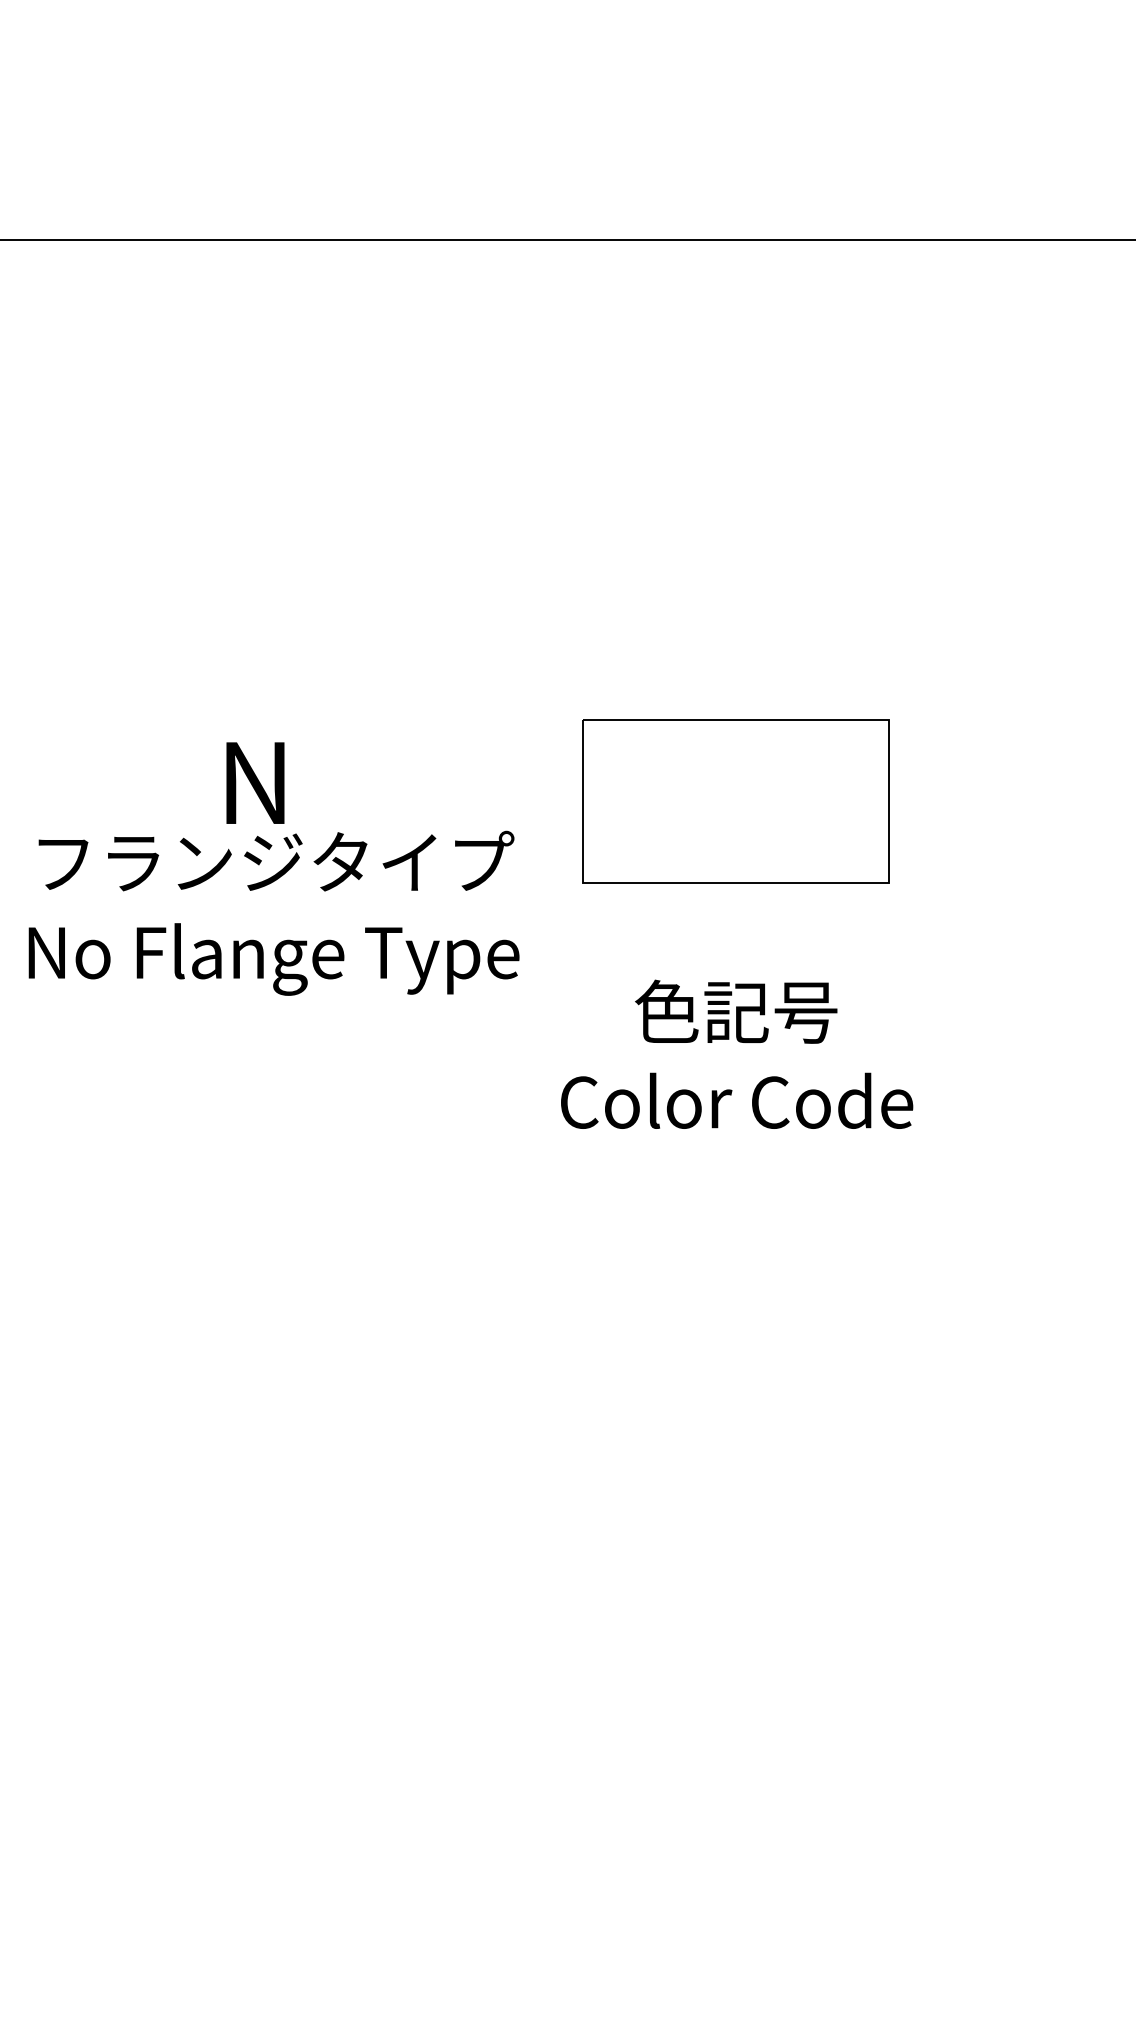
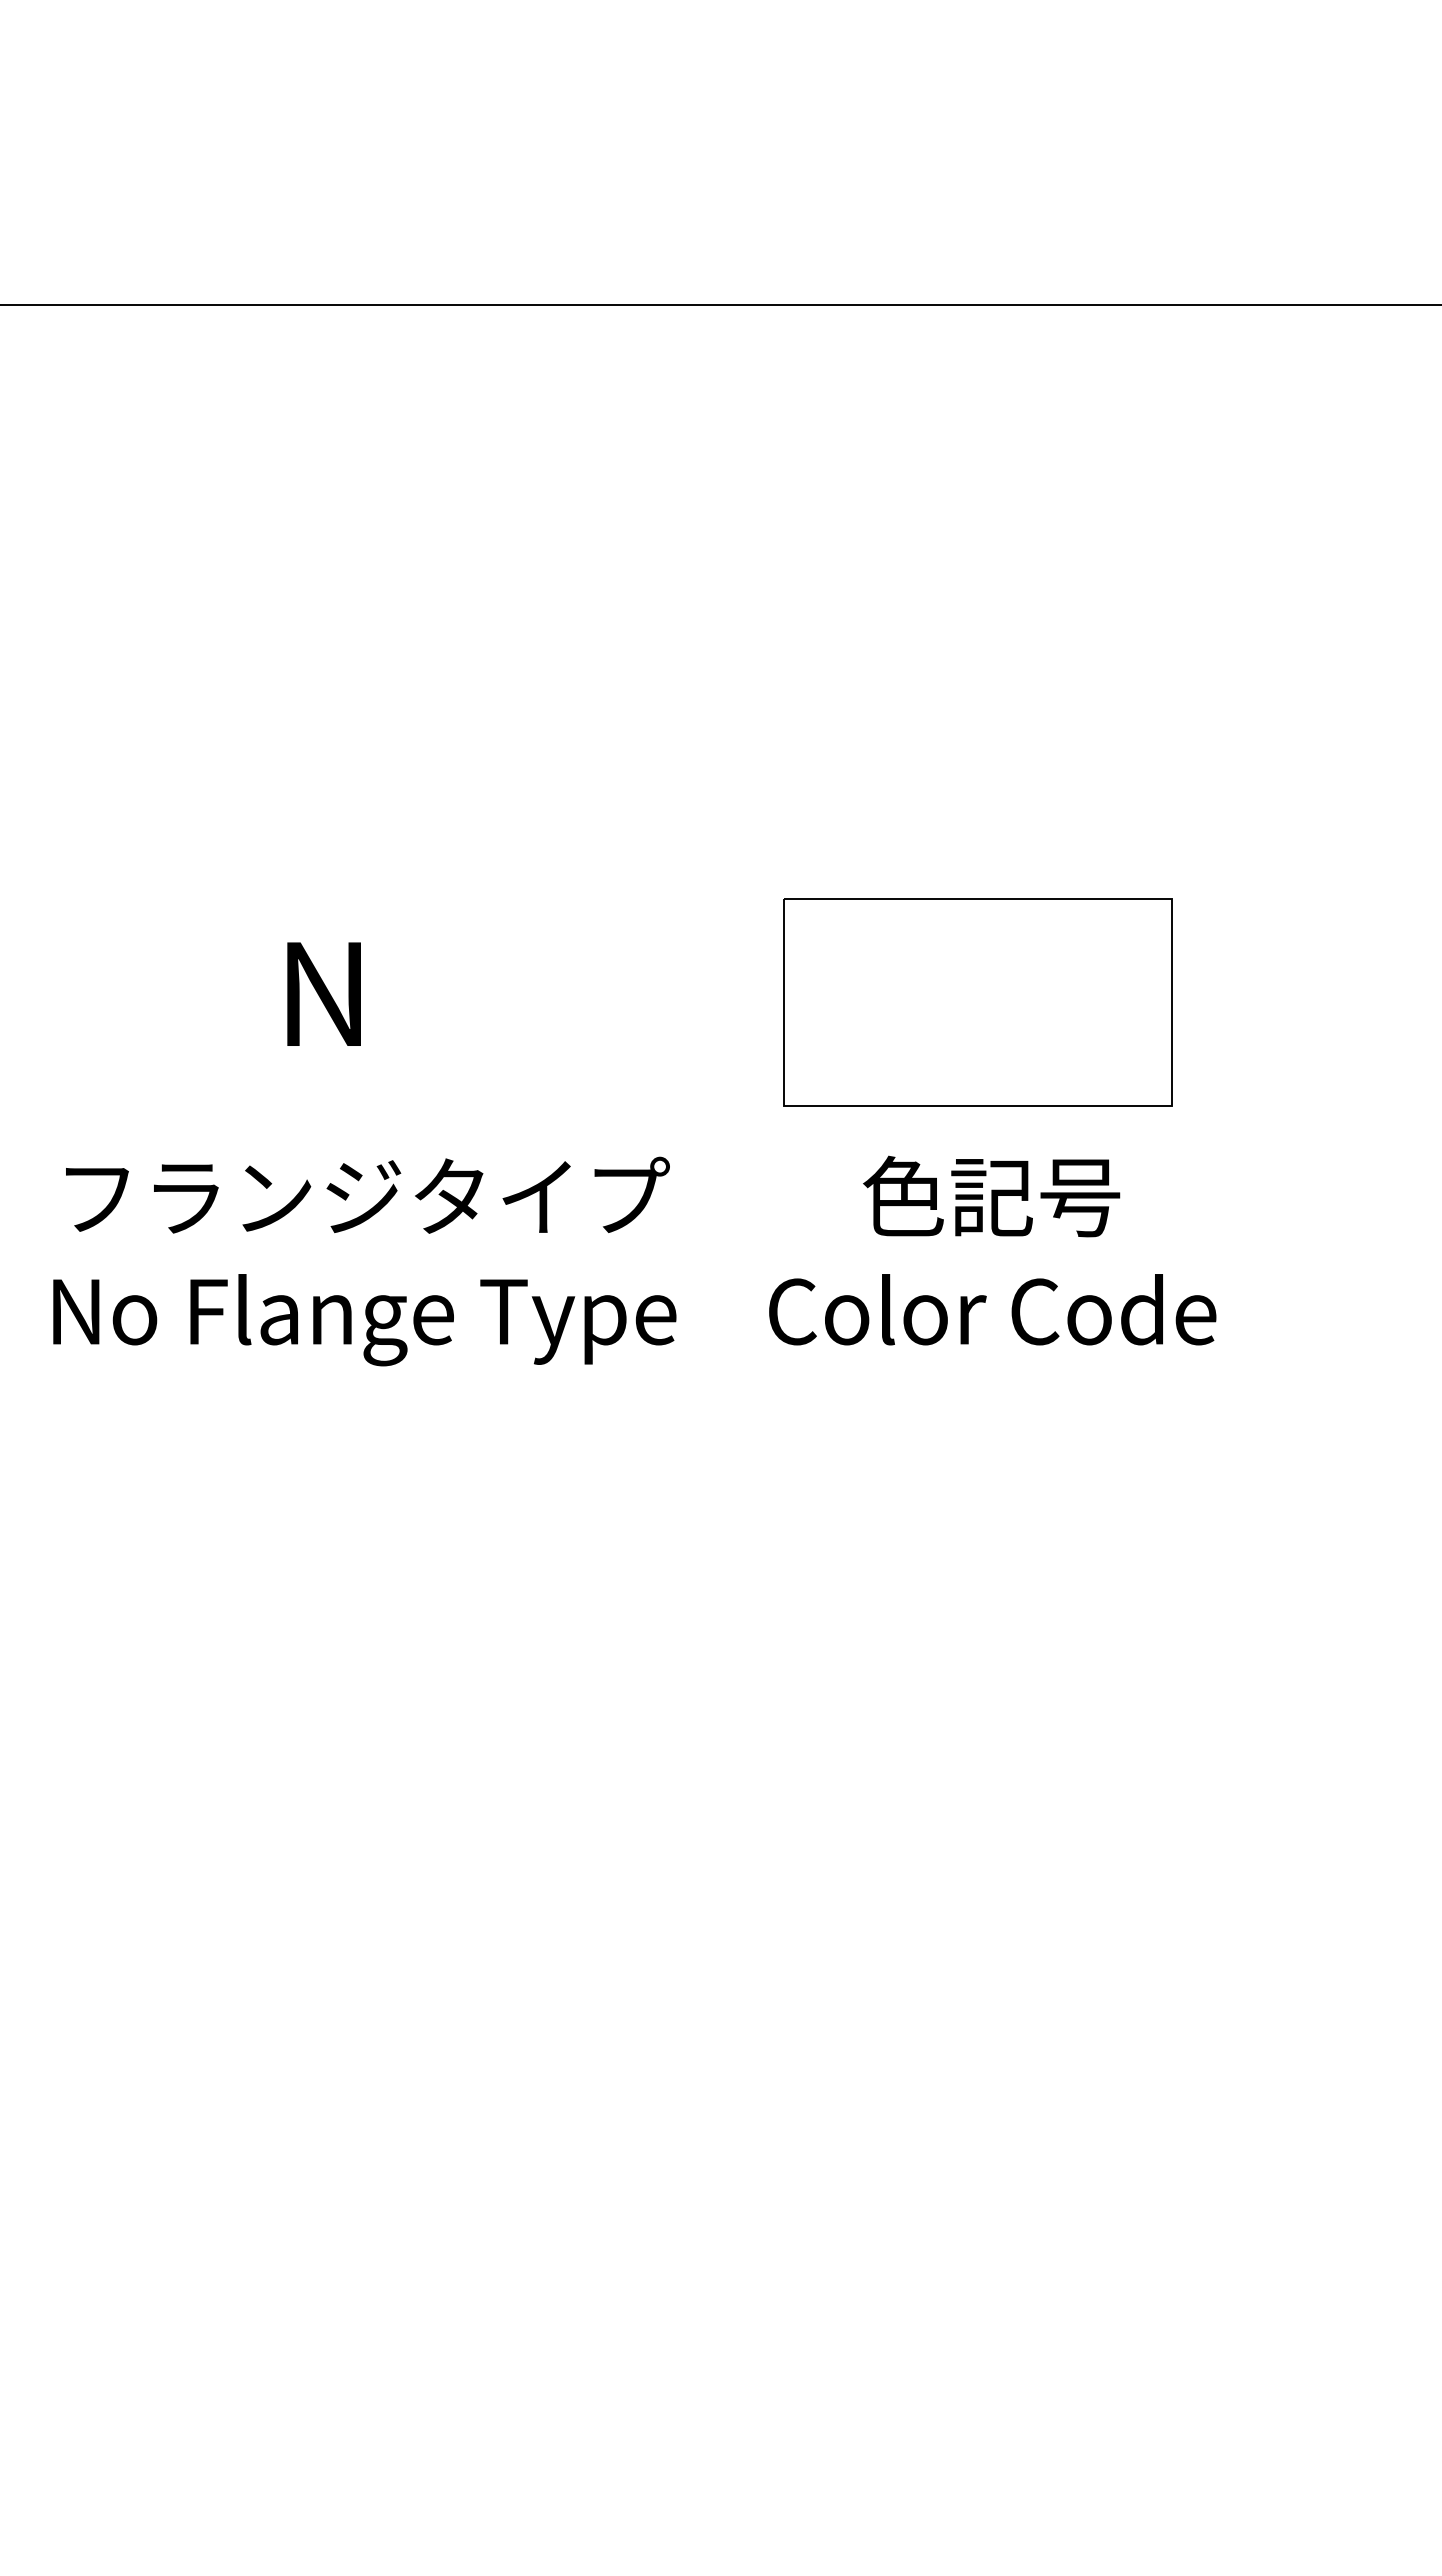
part: (735, 801) -> (977, 1002), moved
text: (273, 913) -> (364, 1261), moved
text: (736, 1054) -> (992, 1250), moved

